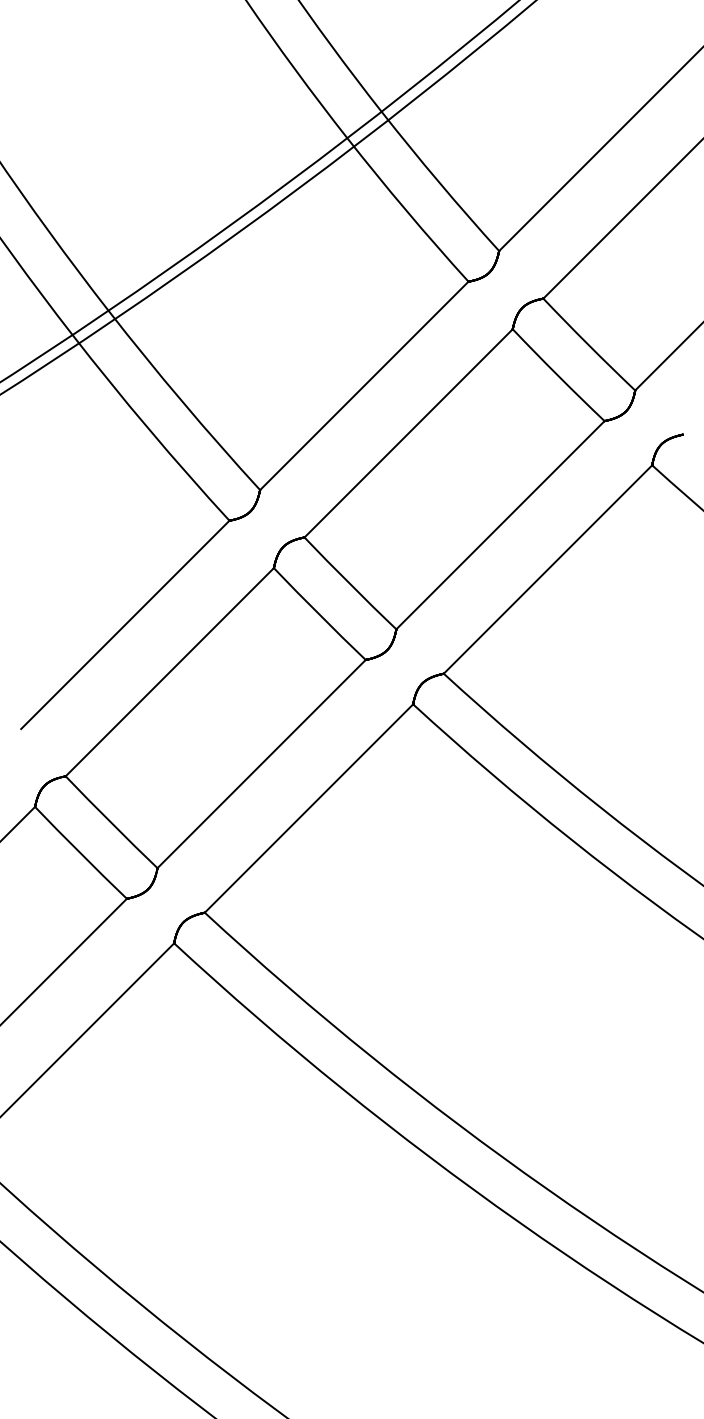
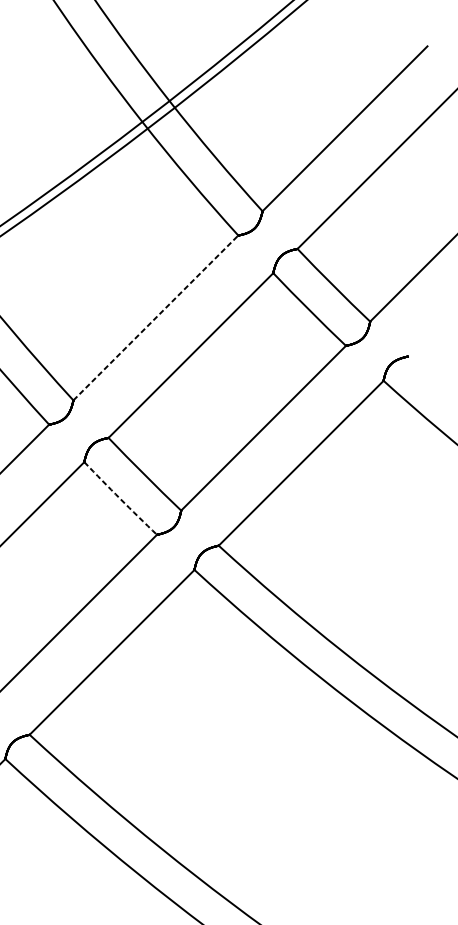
line: (364, 385) -> (156, 317), solid -> dashed
arc: (319, 614) -> (120, 498), solid -> dashed

